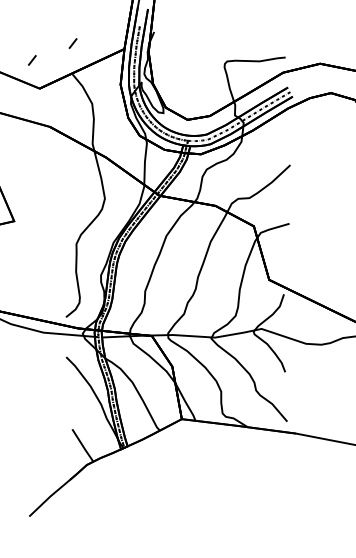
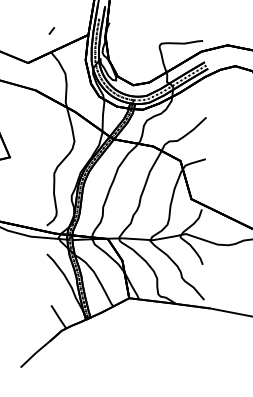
line: (31, 59) -> (22, 42), removed

